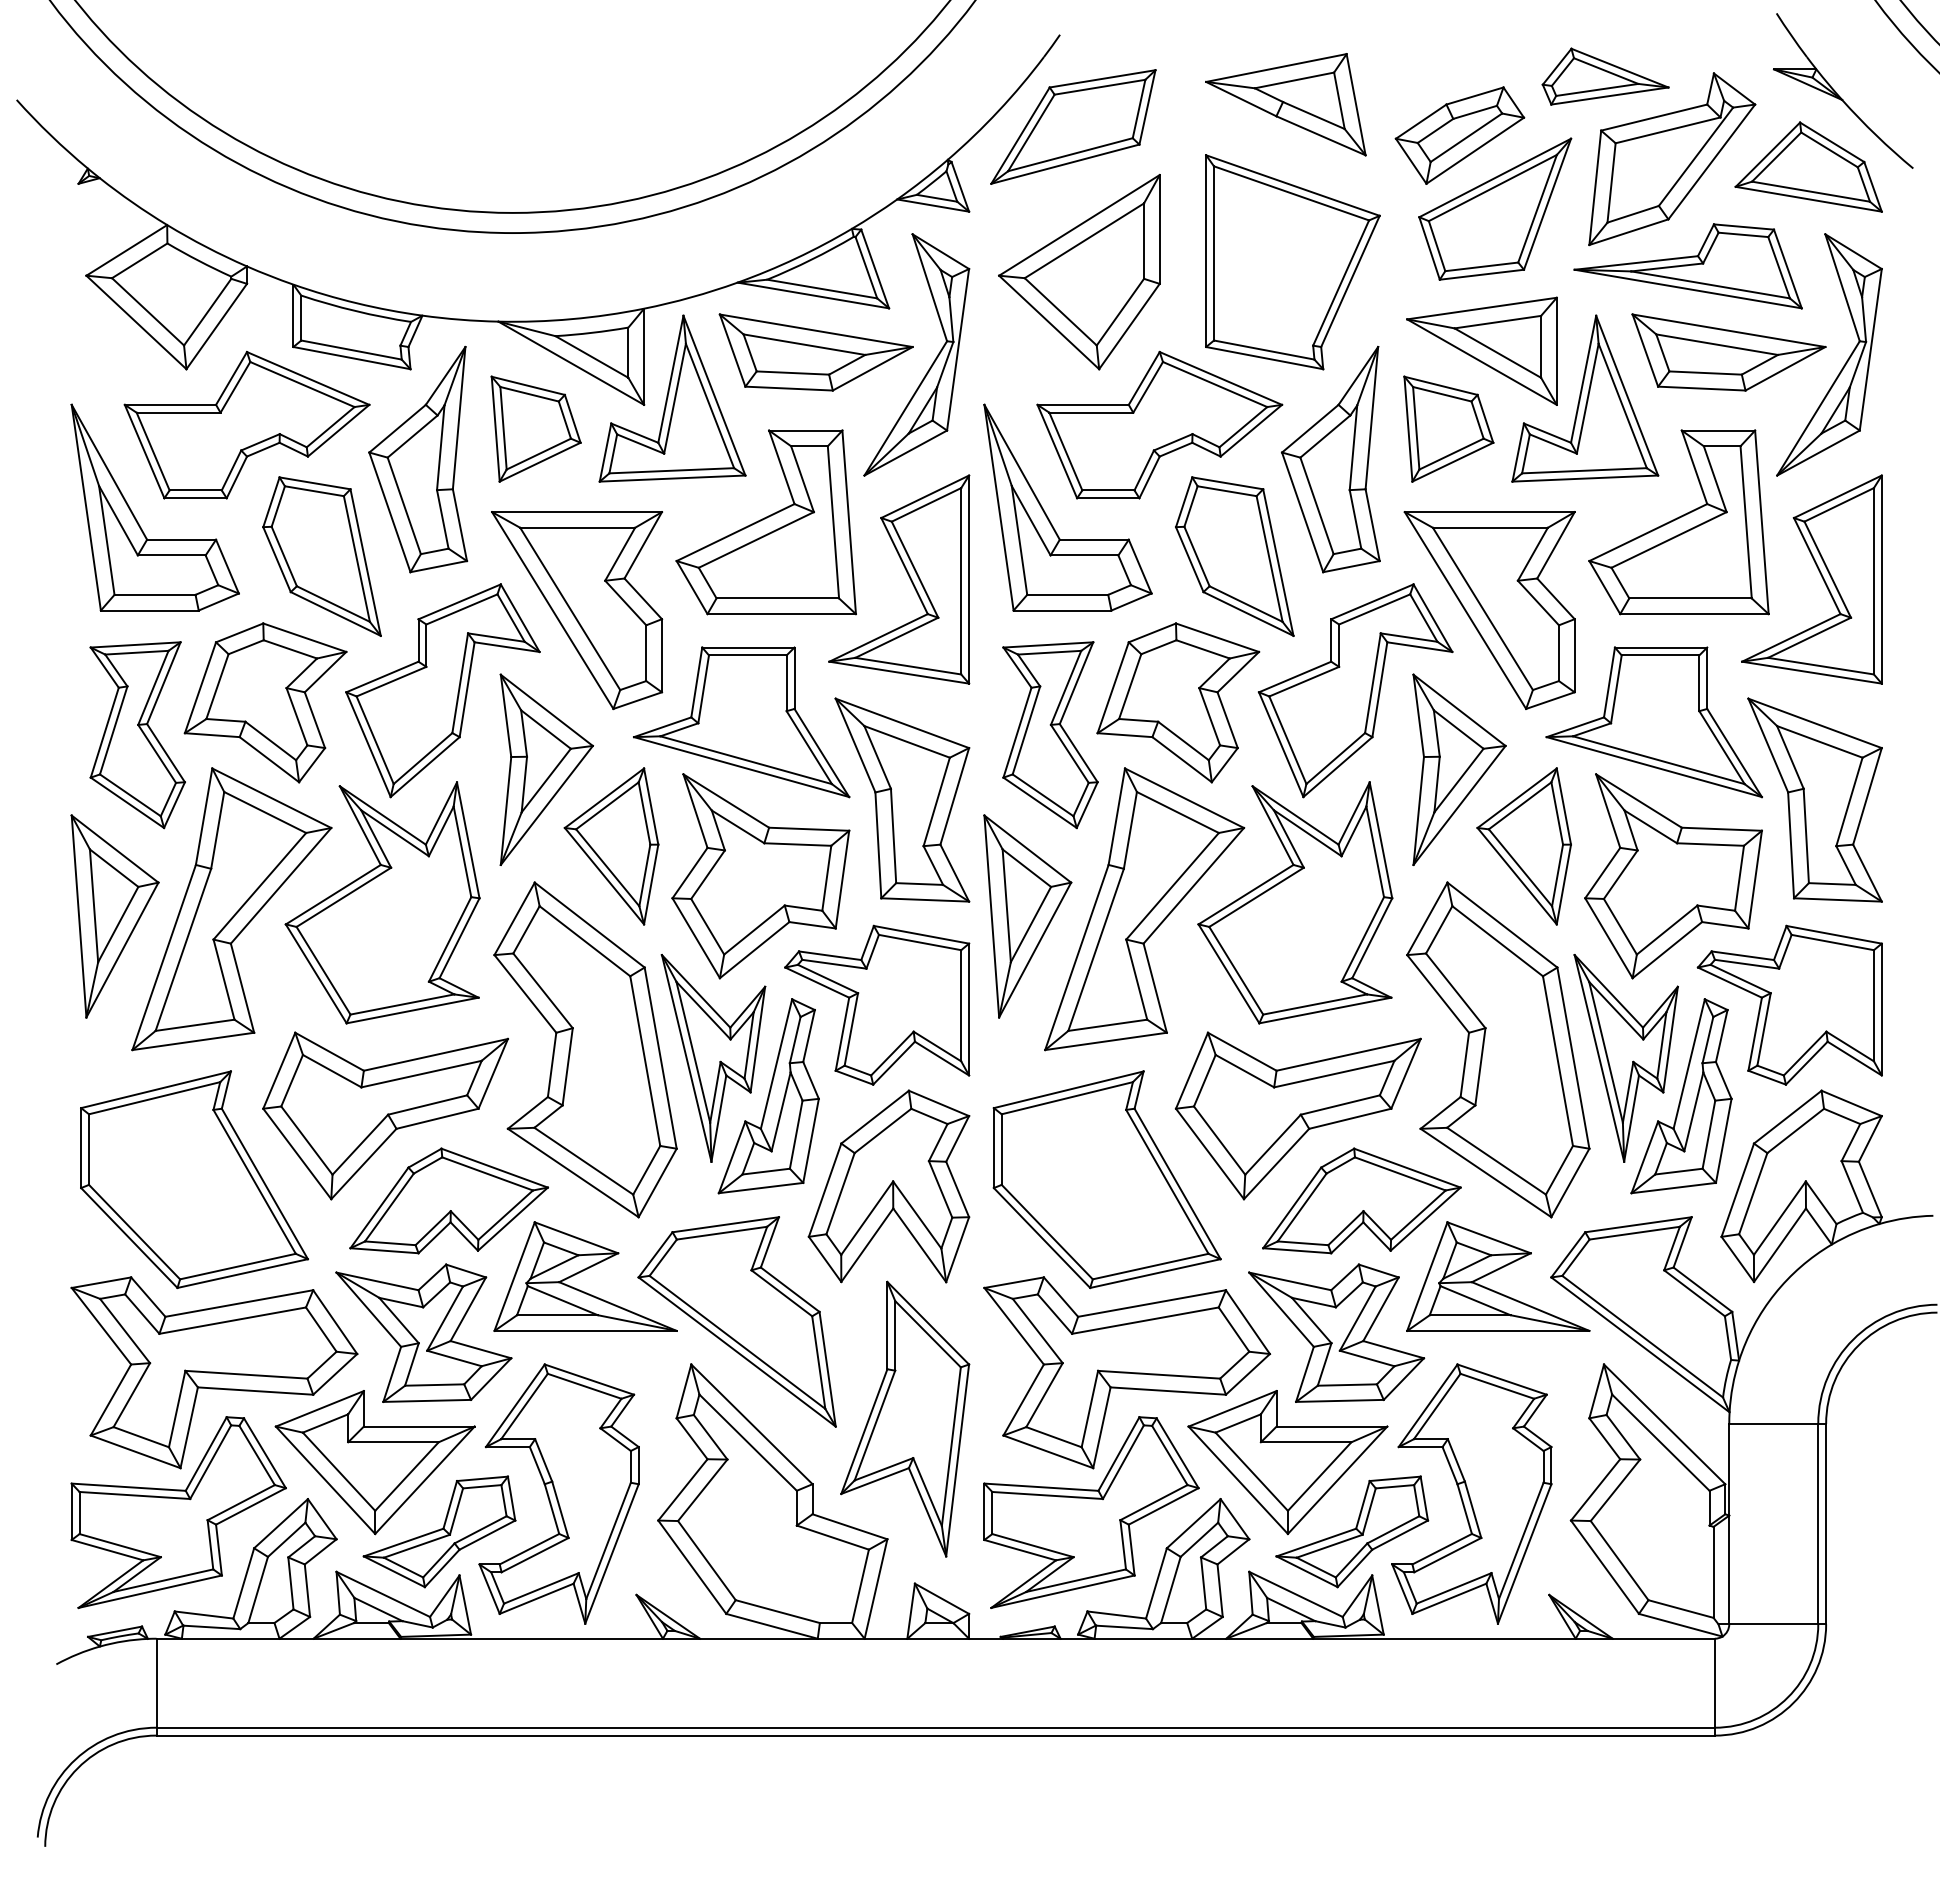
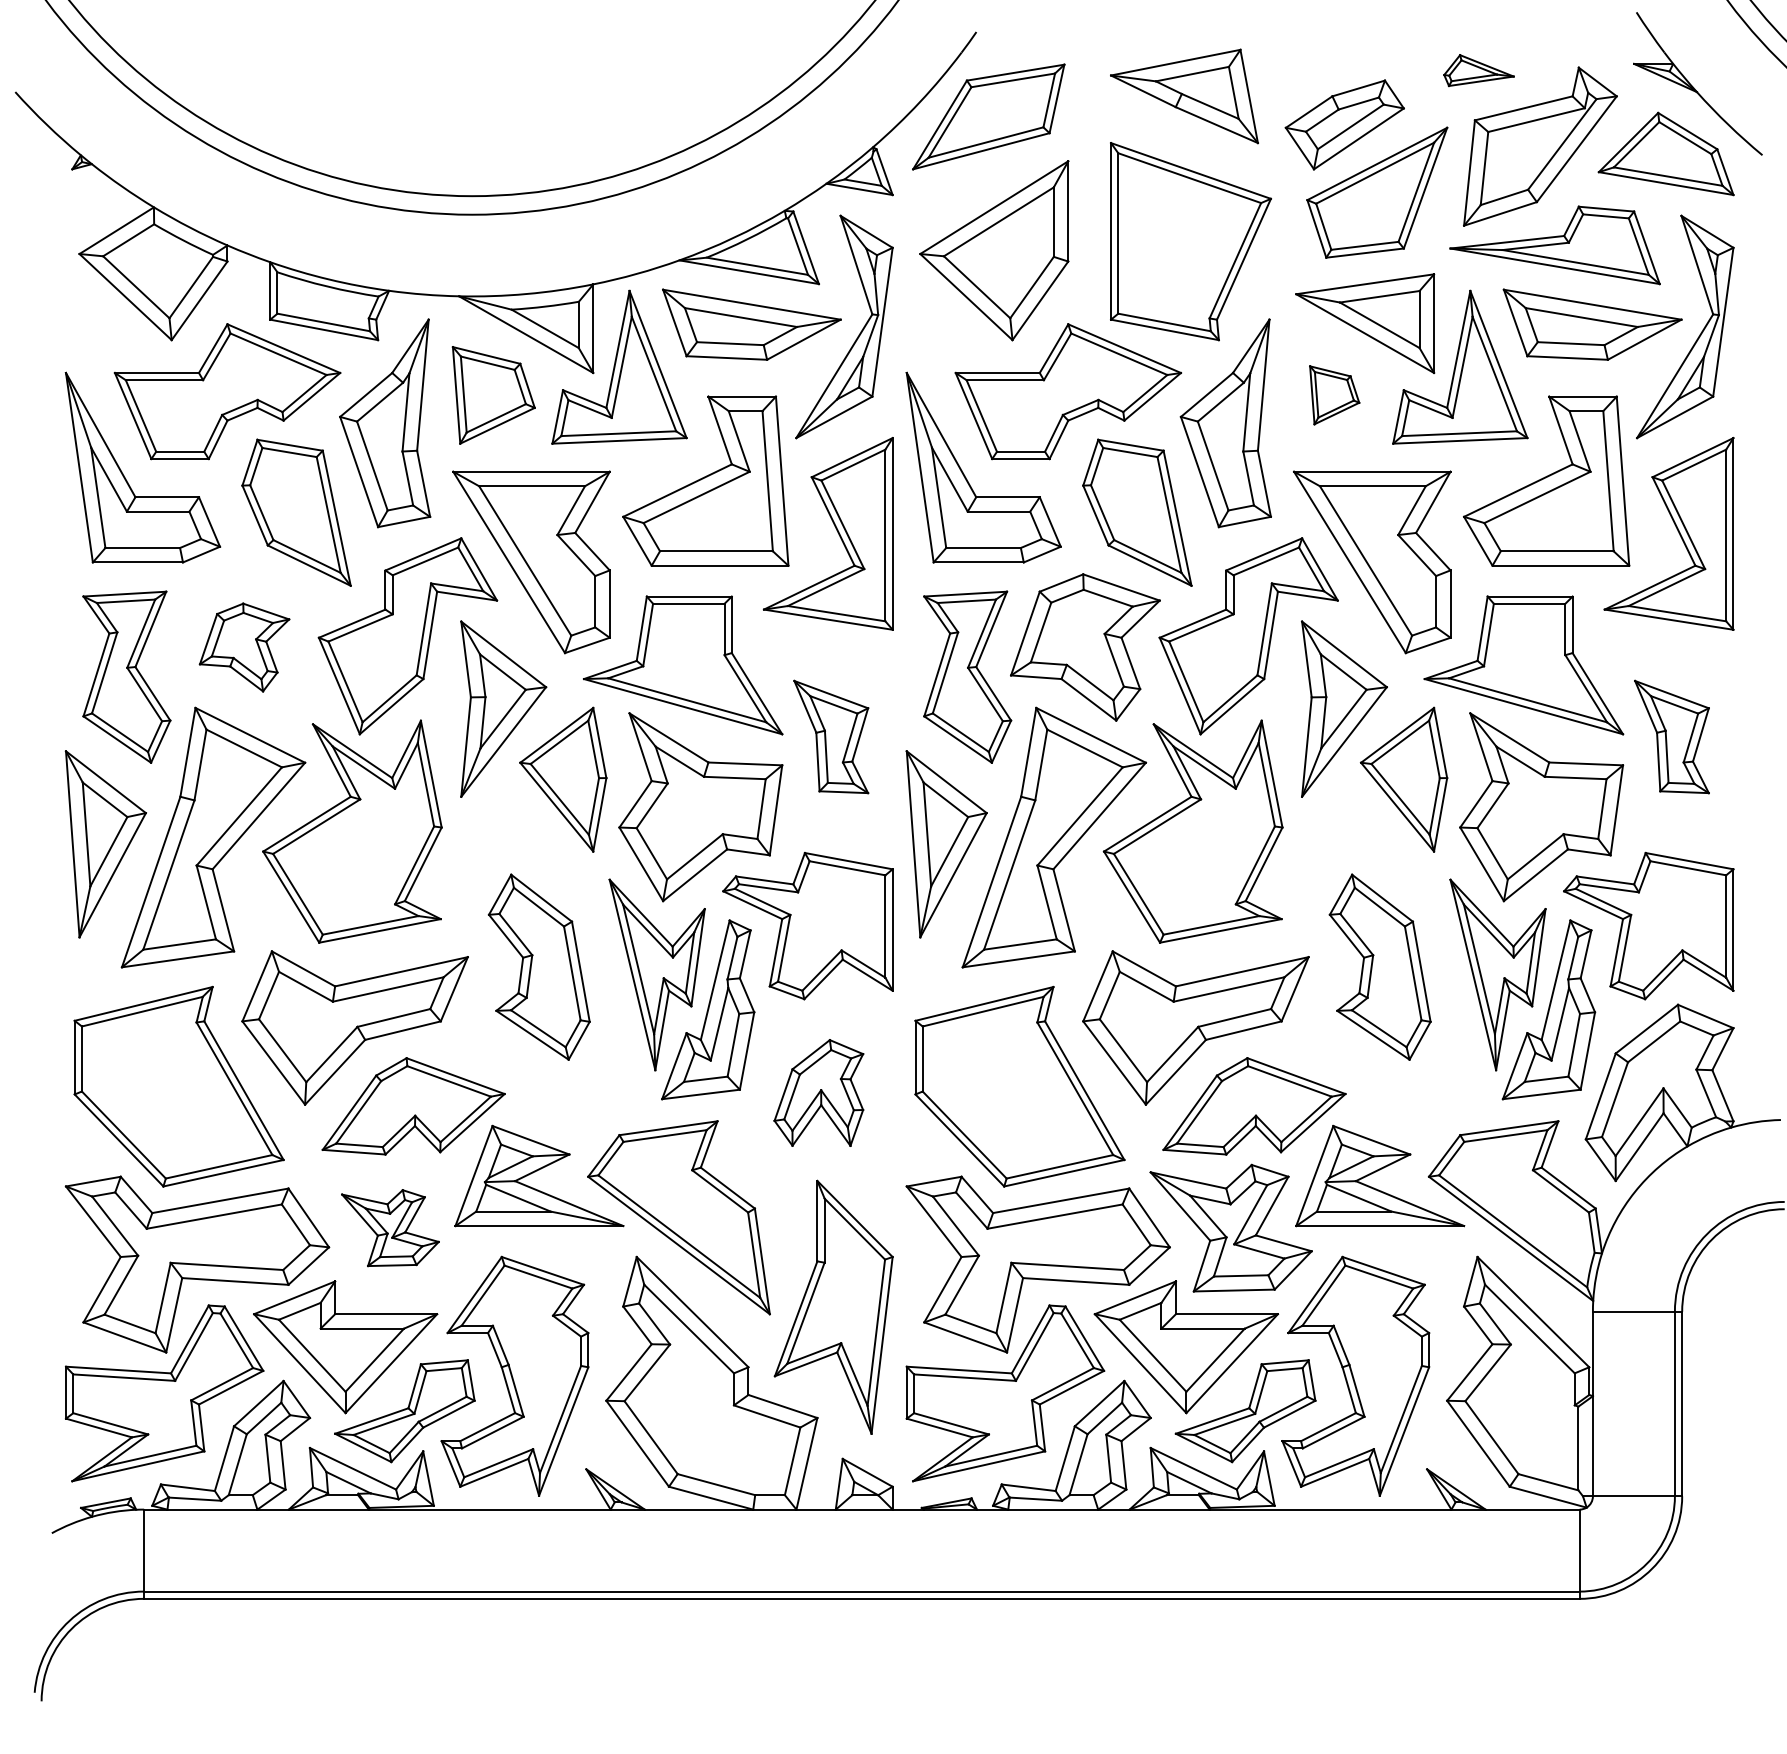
part: (1605, 76) -> (1478, 70), size x0.6
part: (1448, 428) -> (1334, 394), size x0.6
part: (265, 702) -> (244, 647), size x0.6
part: (902, 799) -> (831, 736), size x0.6
part: (1814, 799) -> (1671, 736), size x0.6
part: (585, 1049) -> (539, 966), size x0.6
part: (1498, 1049) -> (1380, 966), size x0.6
part: (888, 1186) -> (818, 1093), size x0.6
part: (423, 1332) -> (390, 1227), size x0.6

